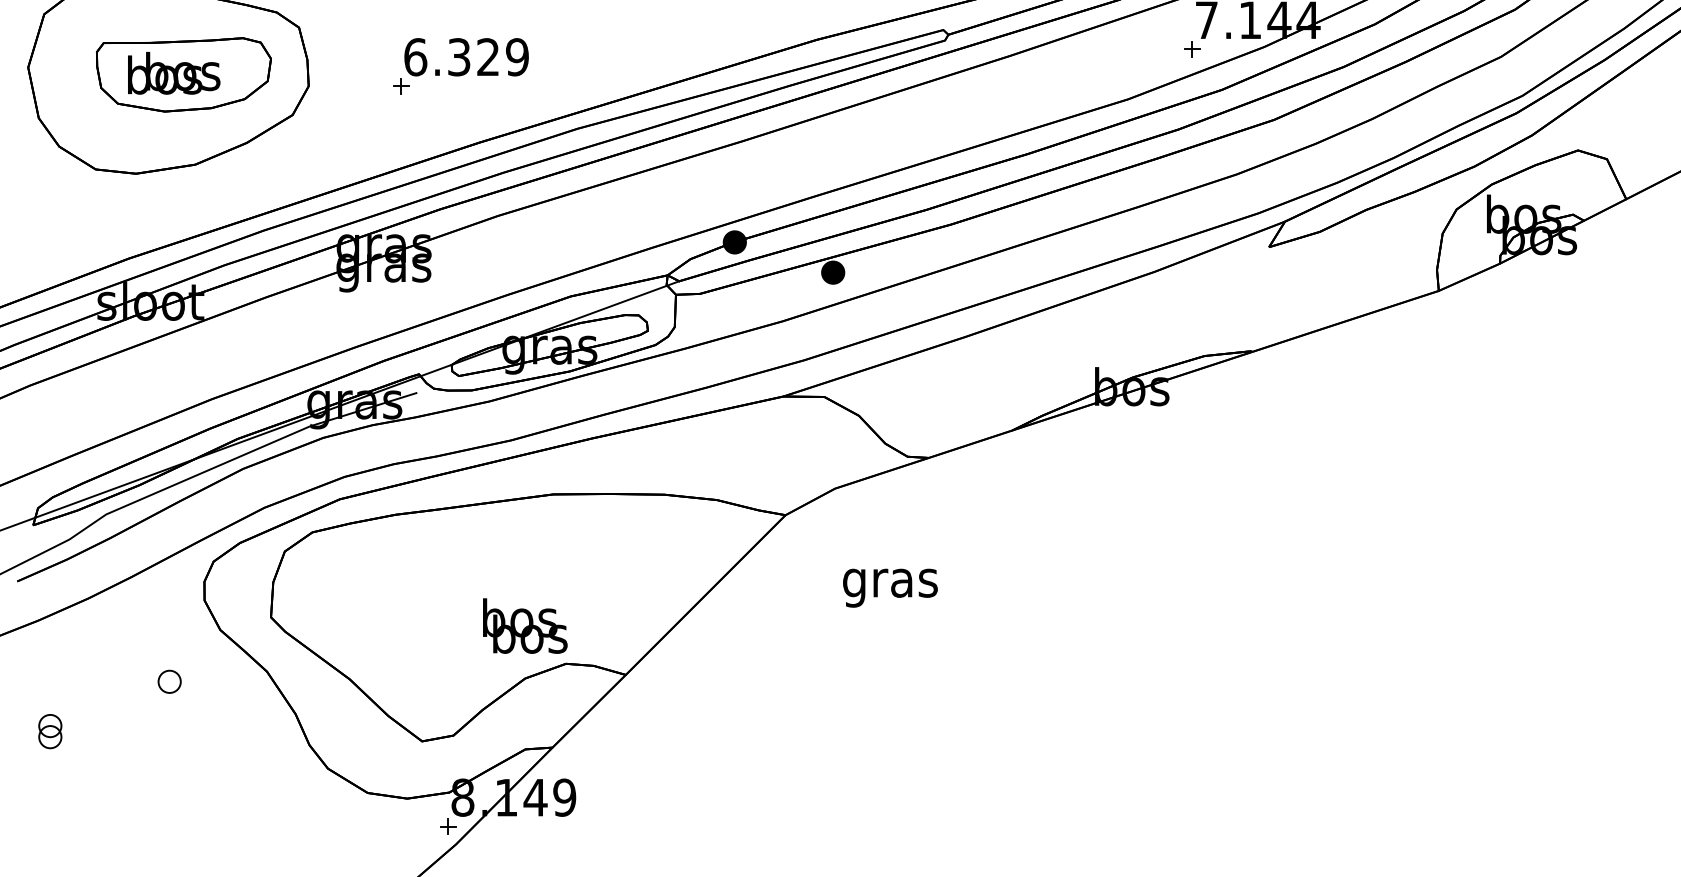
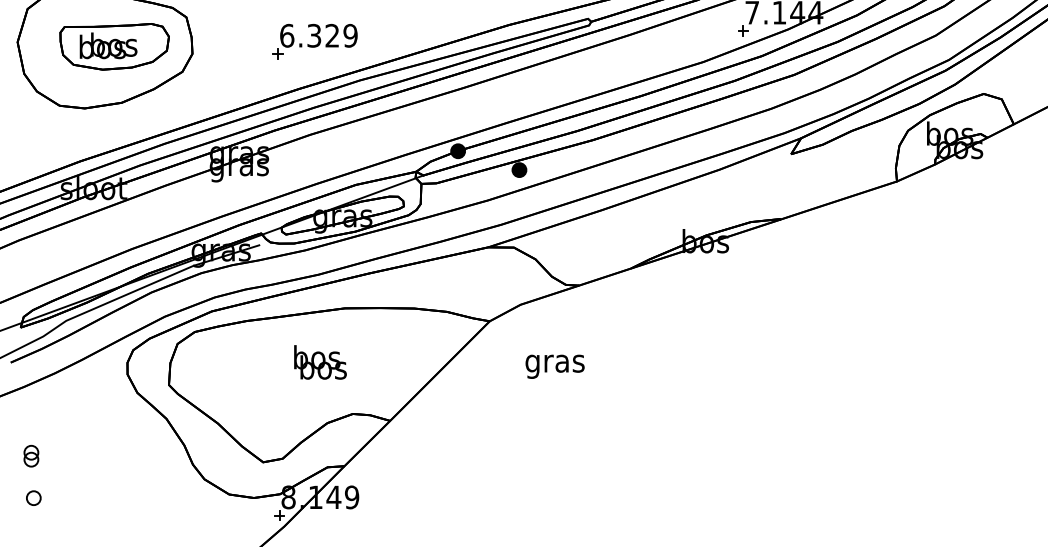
part: (459, 66) -> (314, 41), moved
text: (525, 626) -> (320, 362), moved
part: (169, 680) -> (33, 497), moved

